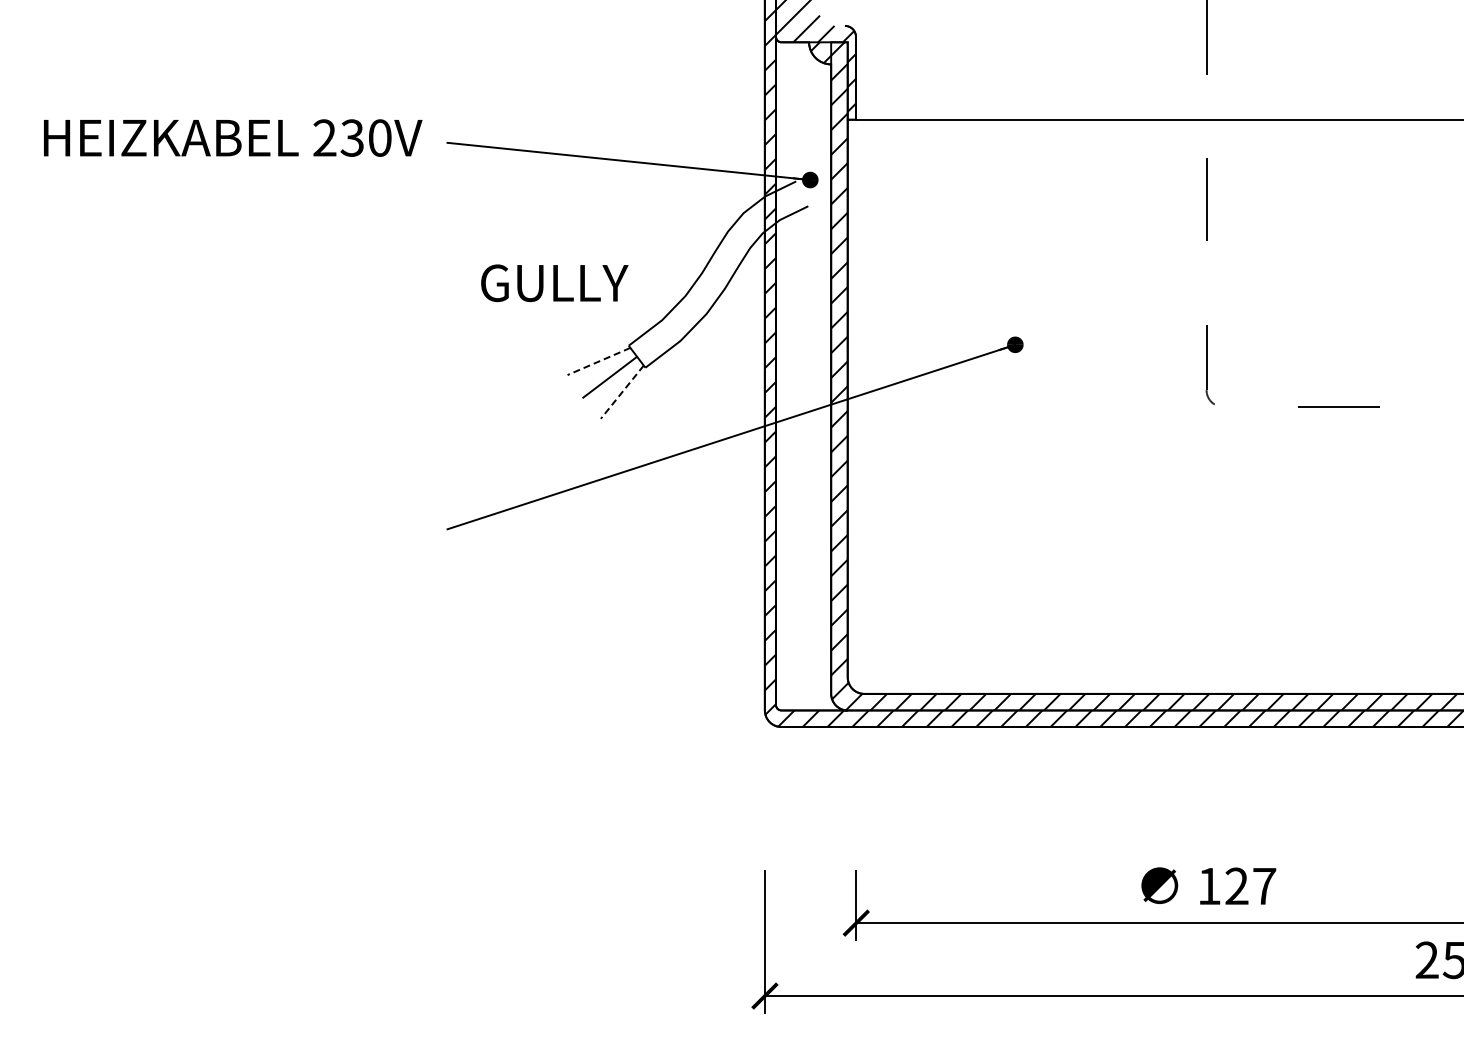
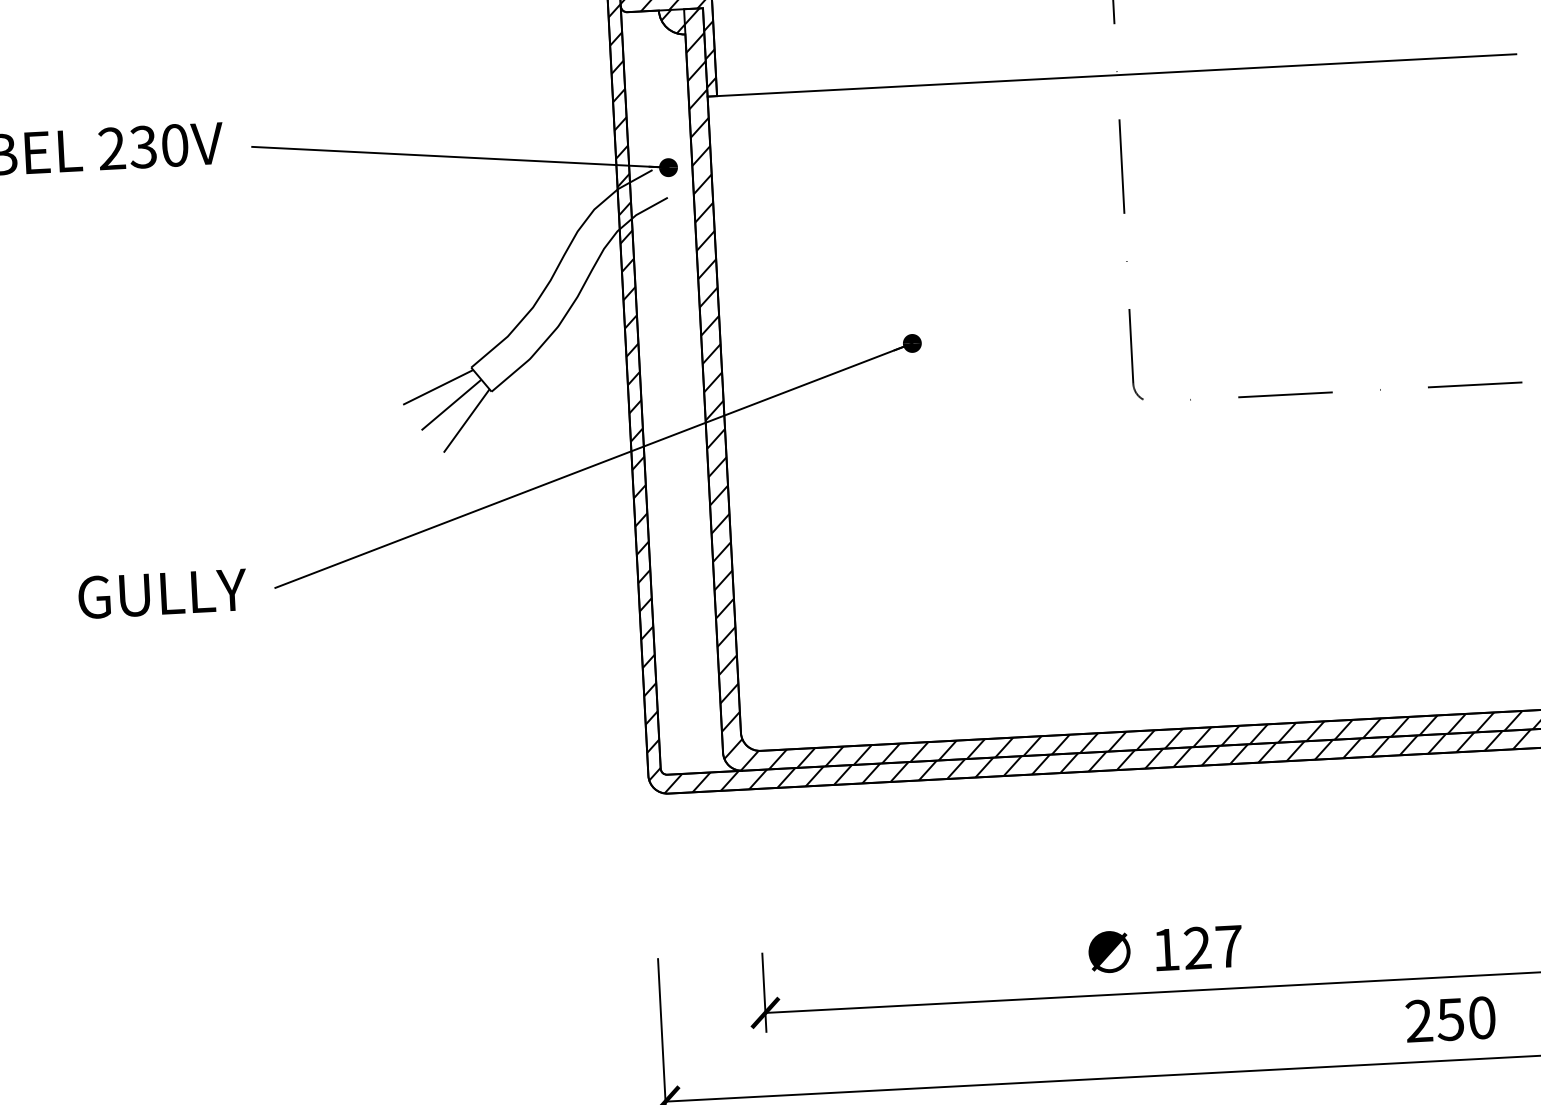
text: (554, 283) -> (162, 594), moved
line: (598, 361) -> (437, 387), dashed -> solid
line: (622, 392) -> (466, 421), dashed -> solid

